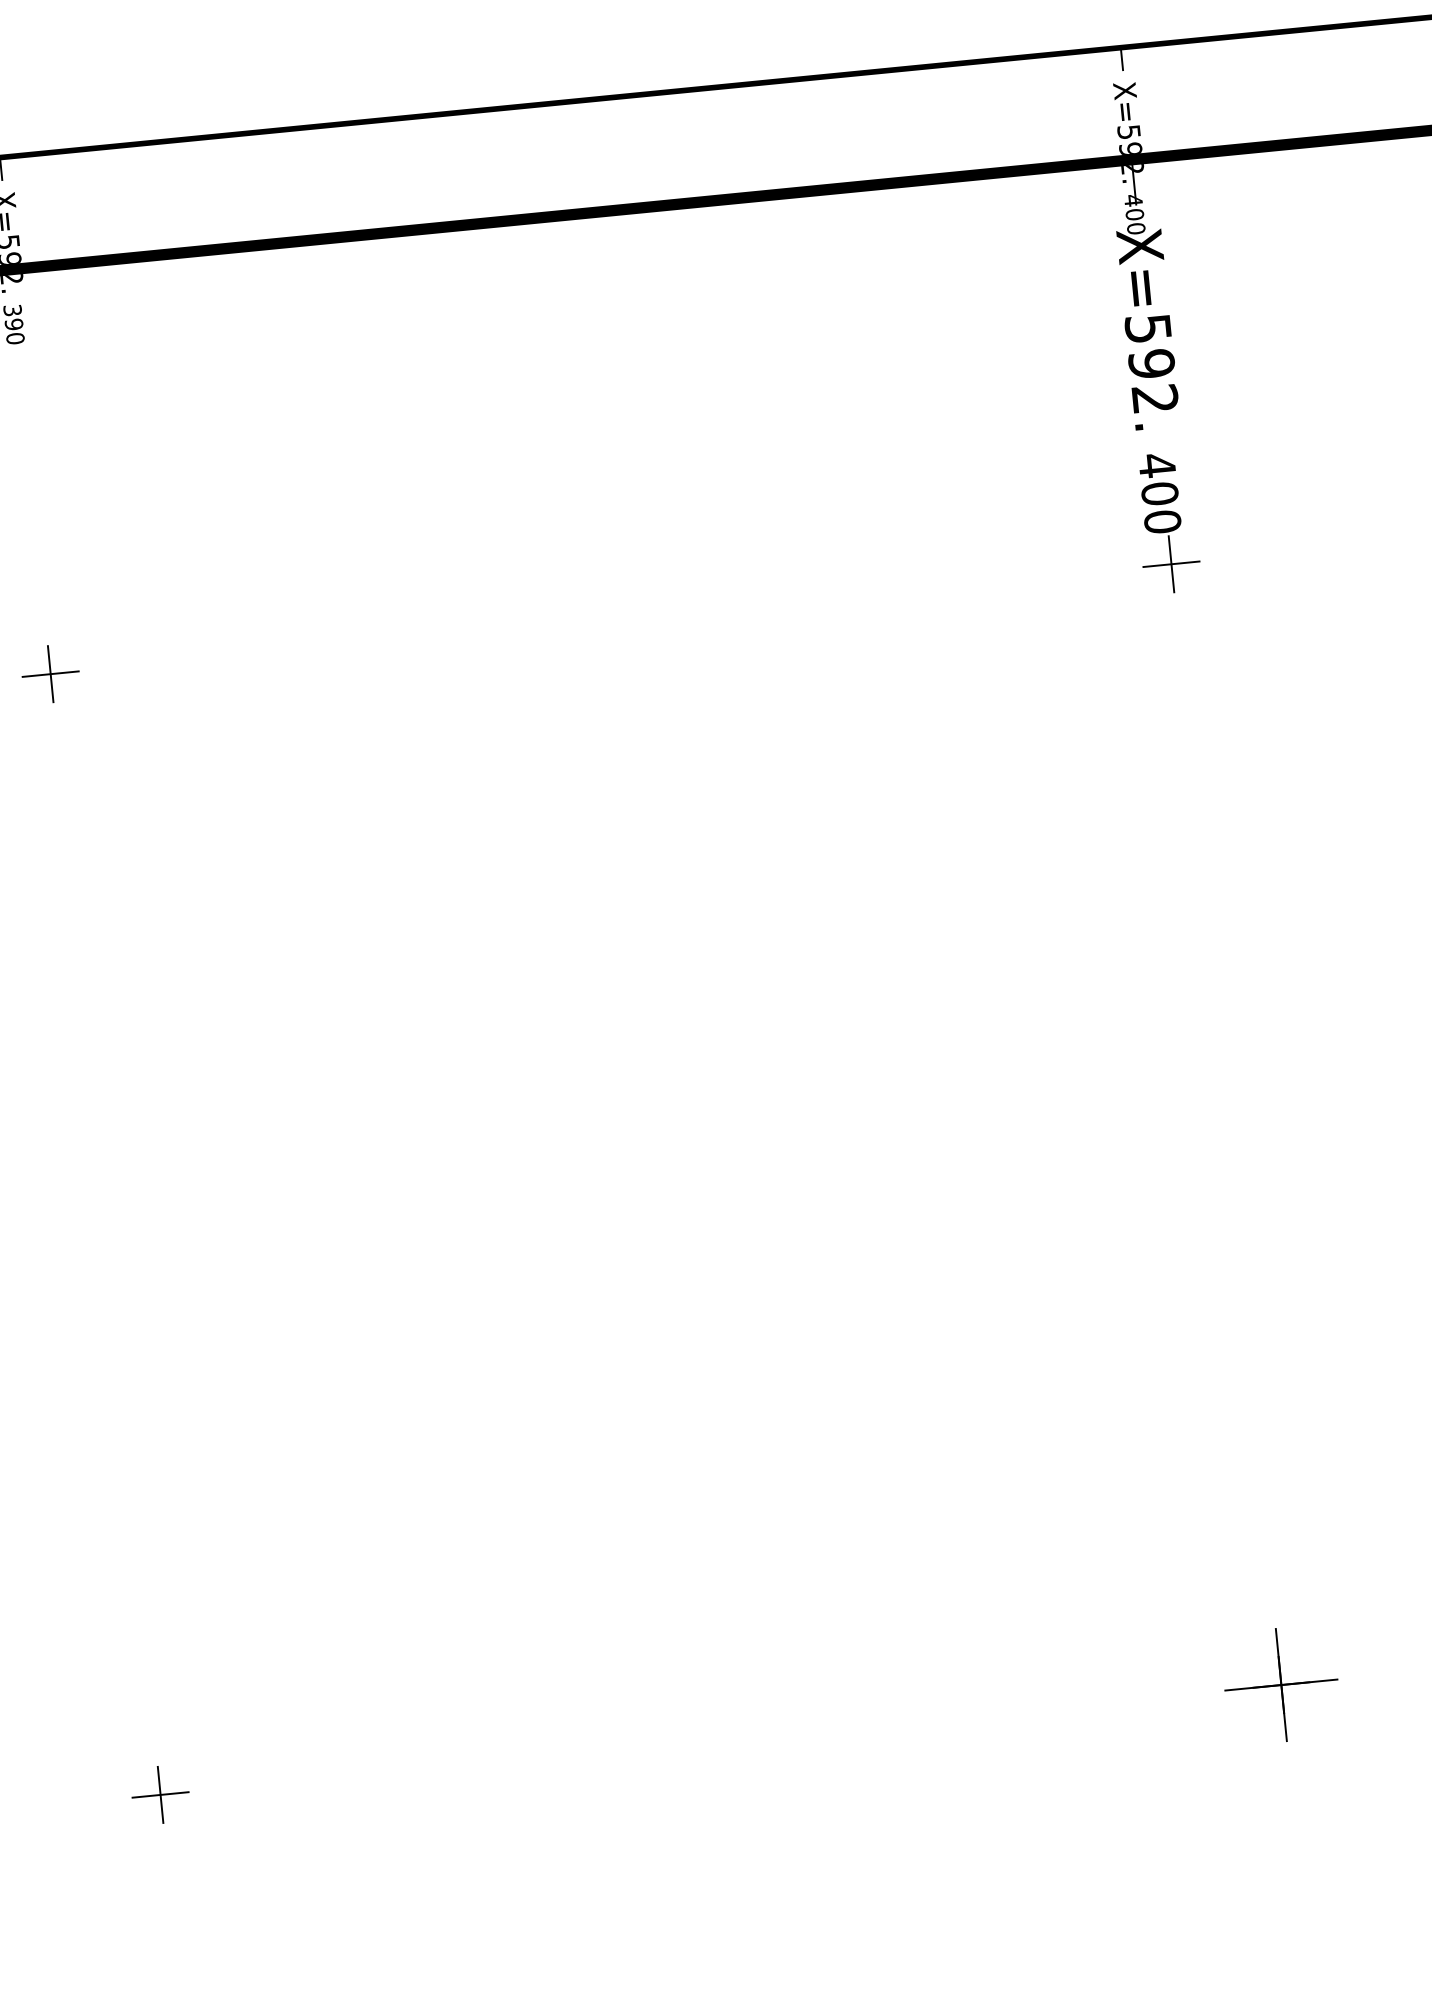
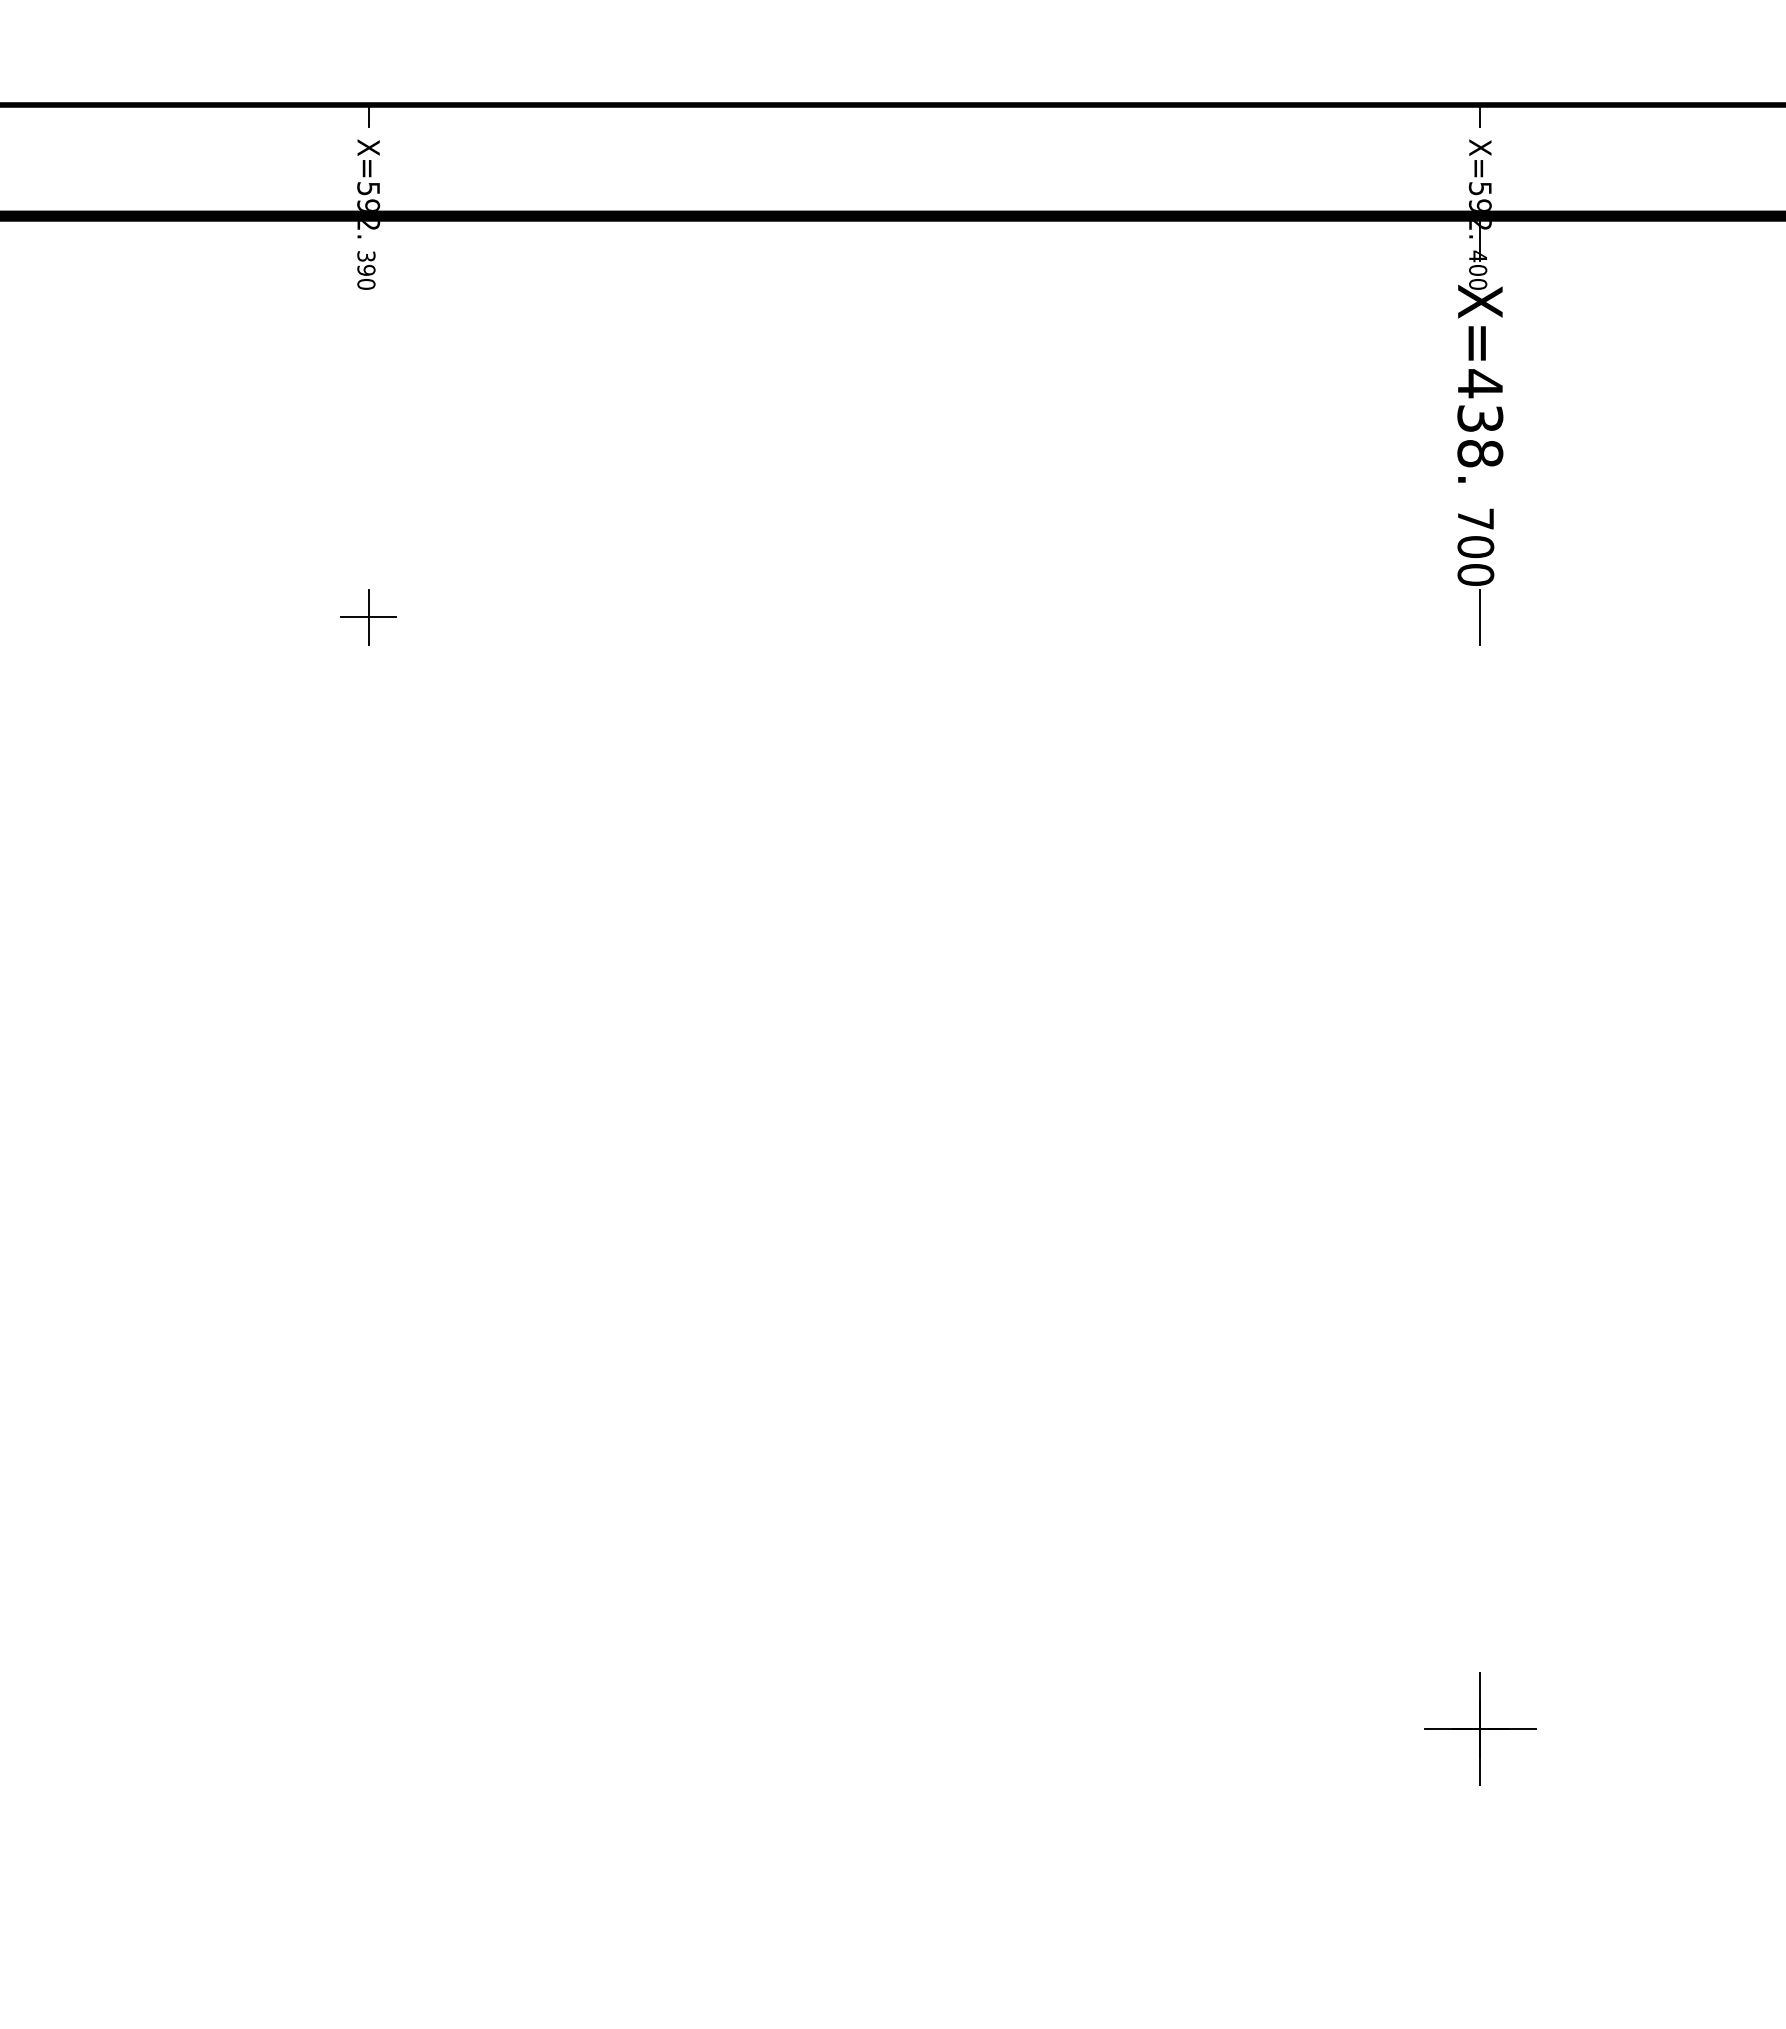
text: (1151, 363) -> (1480, 418), X=592. -> X=438.
text: (1156, 465) -> (1475, 518), 400 -> 700
line: (1171, 564) -> (1480, 617), removed
part: (160, 1794) -> (368, 1728), removed

